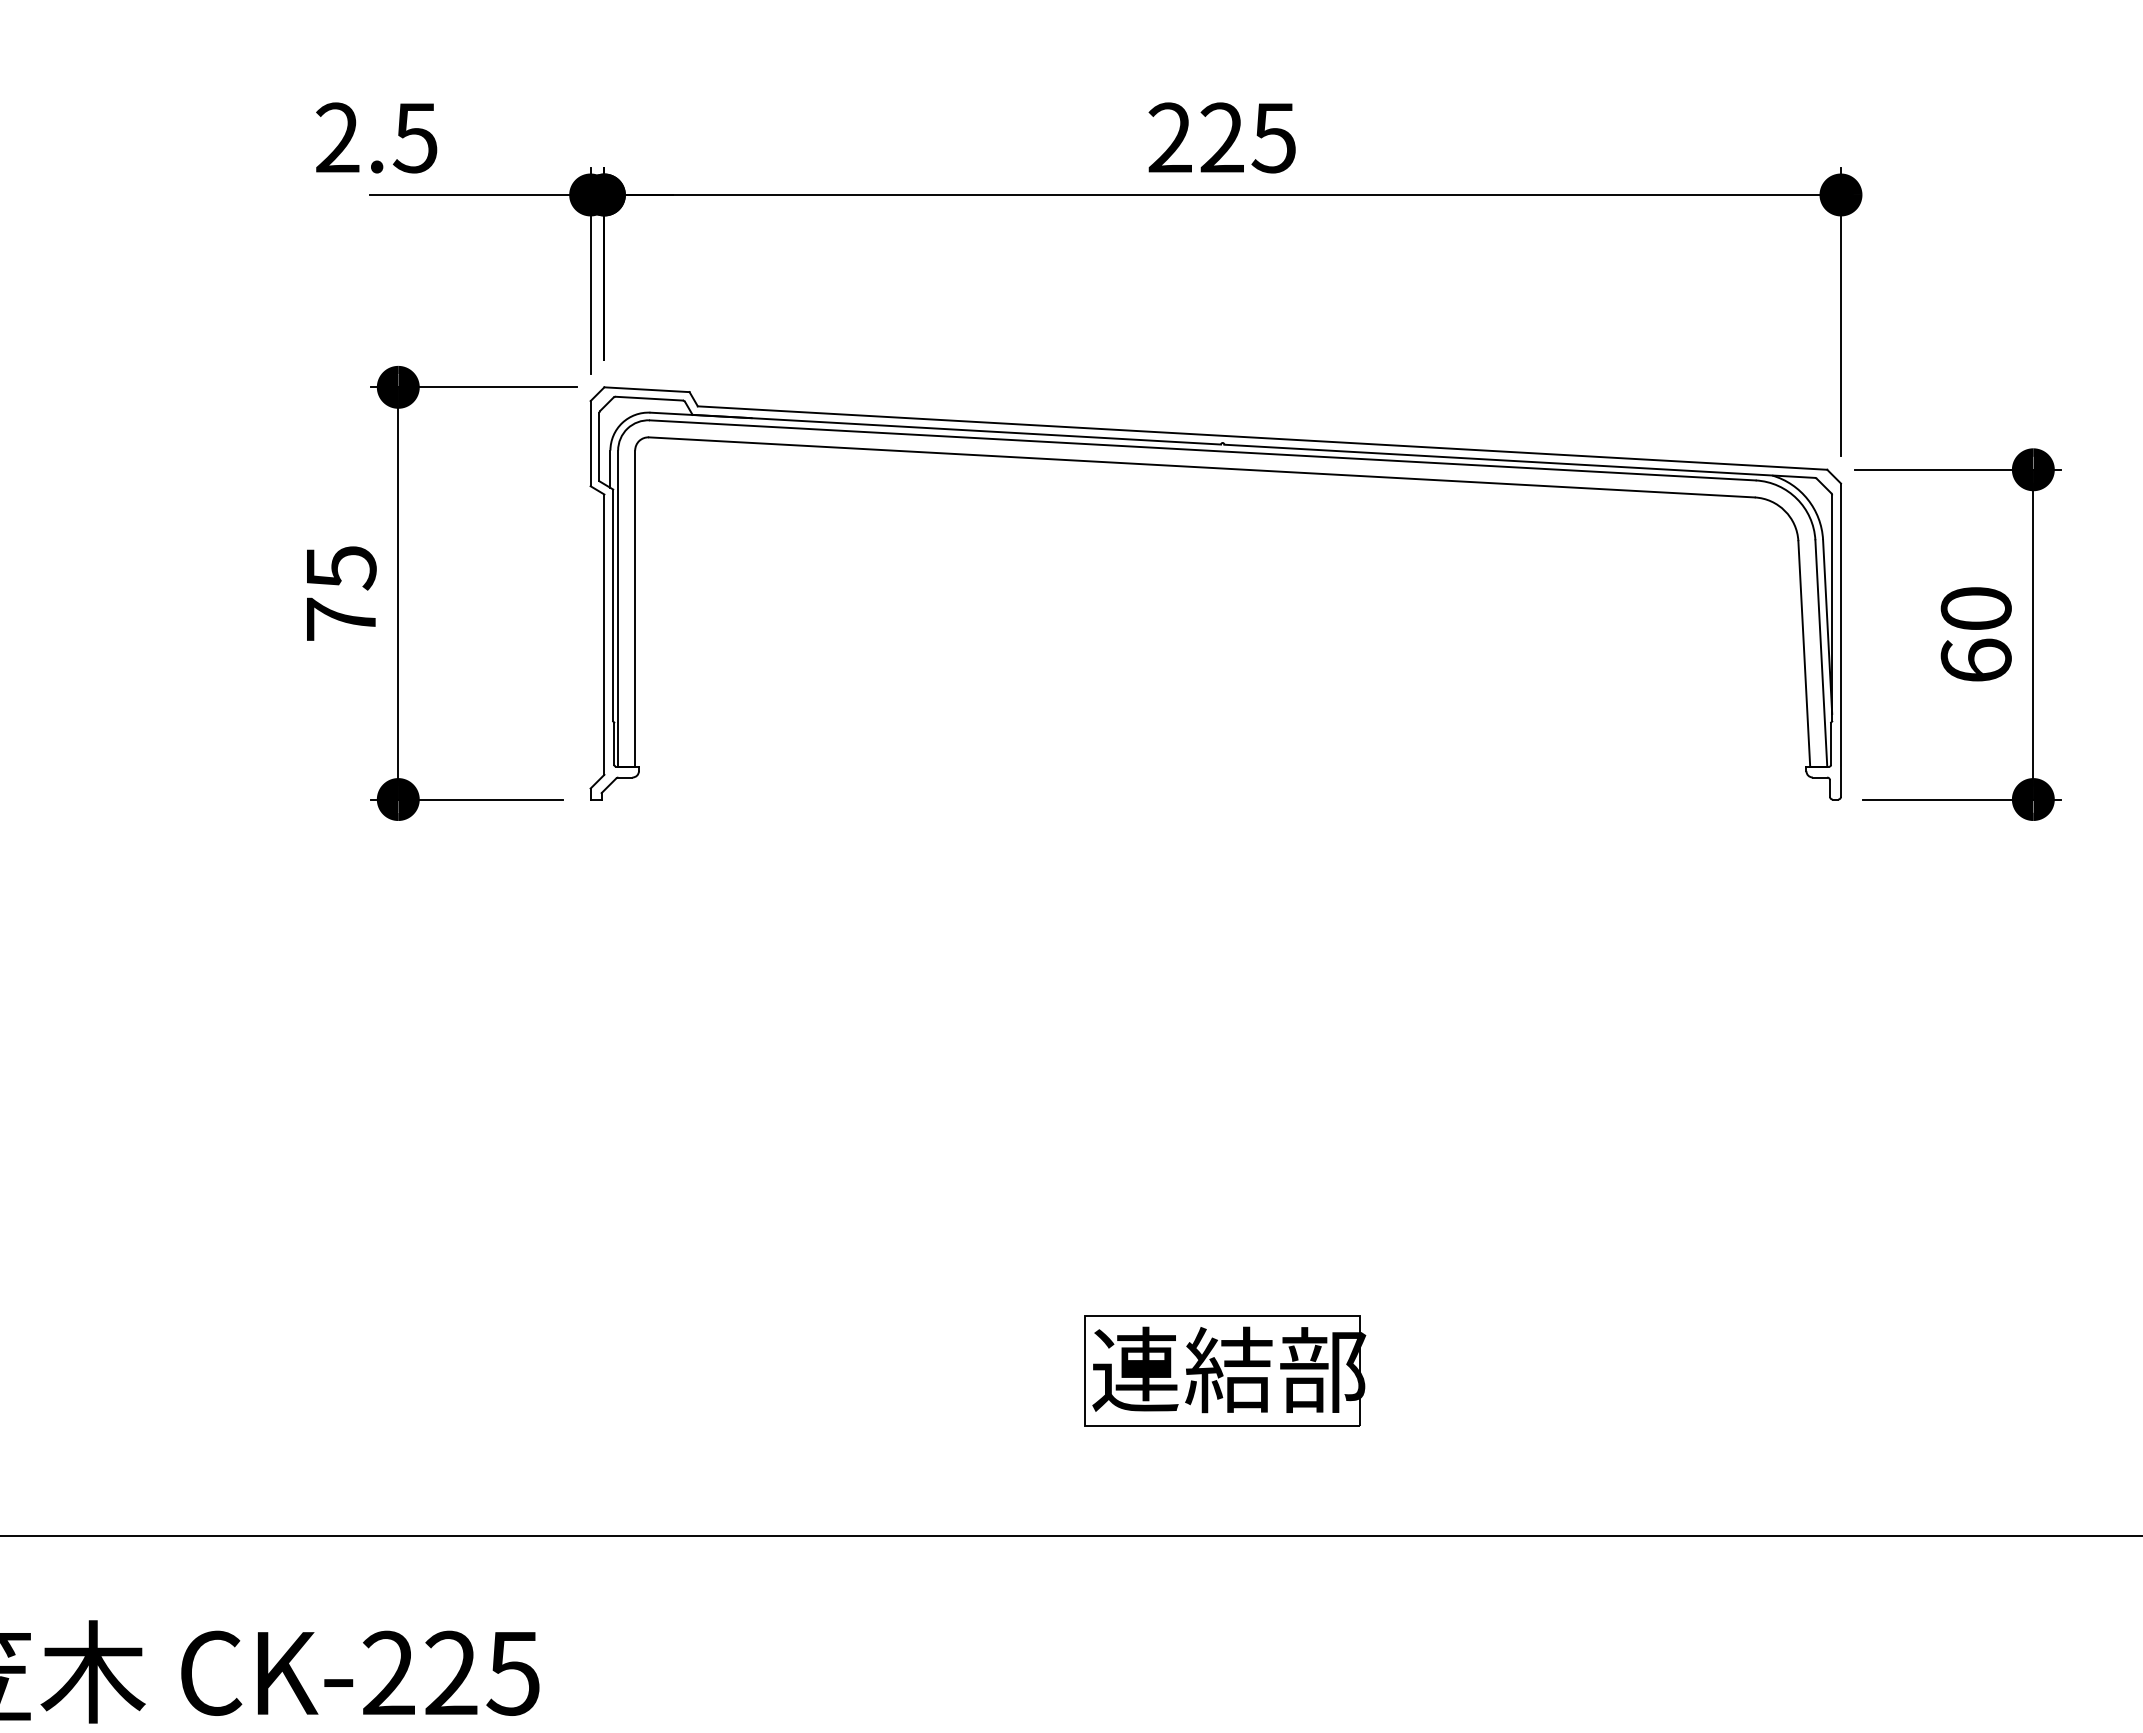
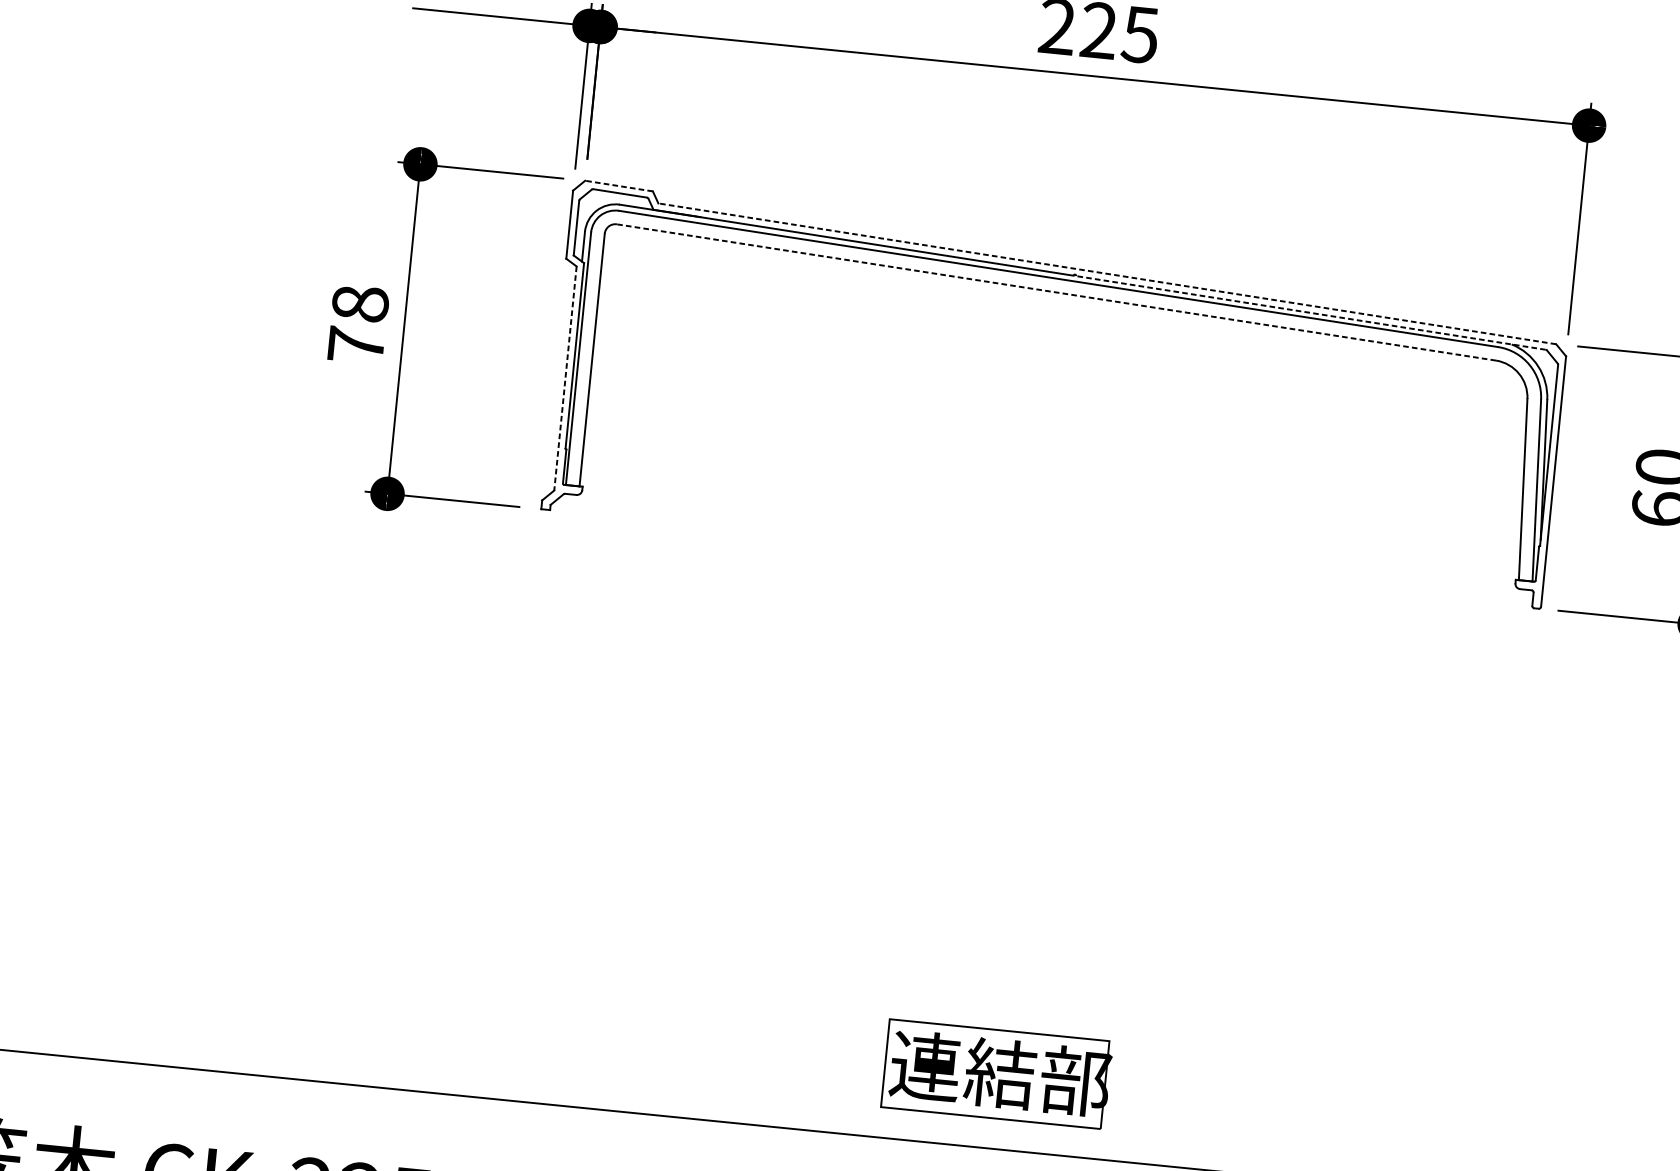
line: (646, 389) -> (618, 185), solid -> dashed
line: (1262, 438) -> (1107, 274), solid -> dashed
line: (1519, 461) -> (1310, 313), solid -> dashed
line: (1201, 467) -> (1056, 292), solid -> dashed
text: (341, 567) -> (360, 303), 75 -> 78
line: (604, 635) -> (565, 379), solid -> dashed
part: (1225, 1370) -> (997, 1073), moved

